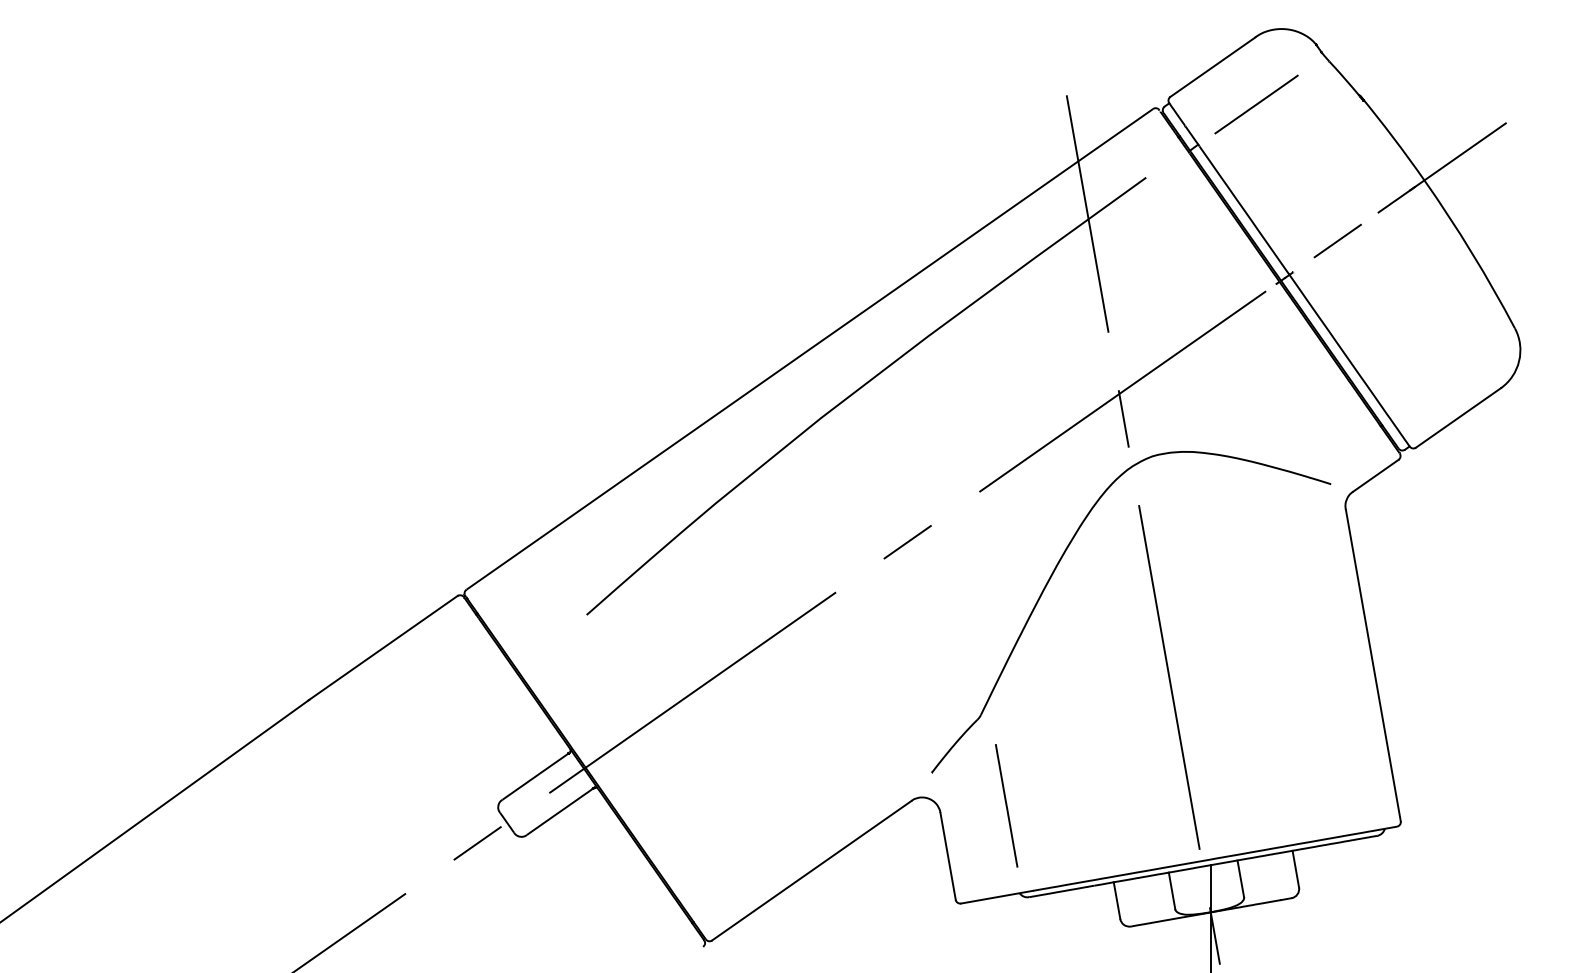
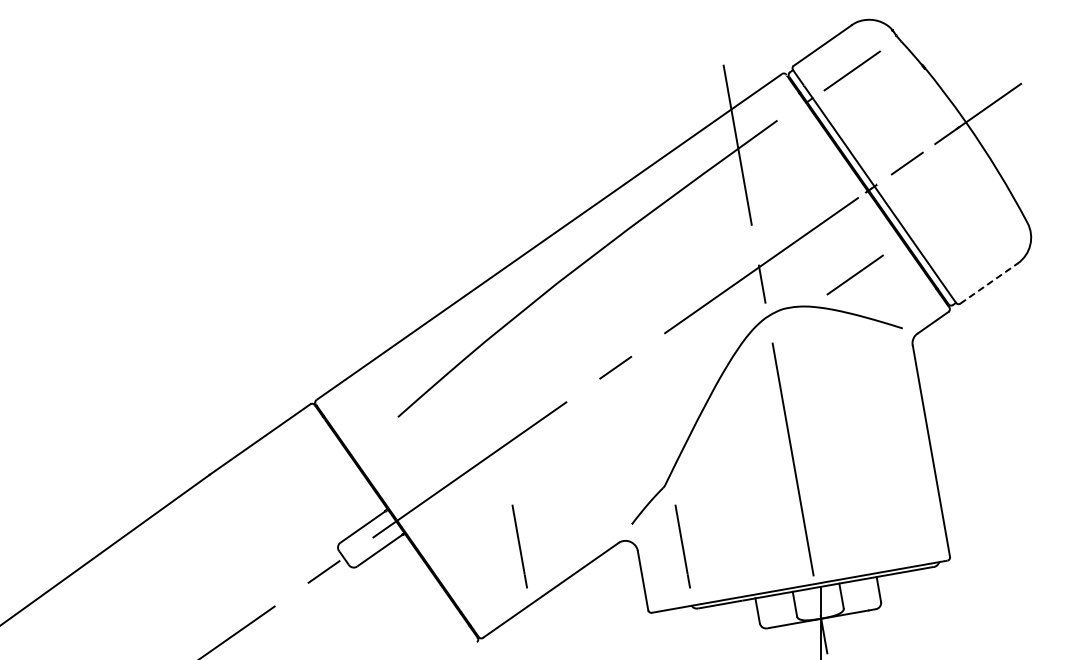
line: (1259, 404) -> (854, 274), added
line: (1458, 417) -> (989, 283), solid -> dashed
line: (765, 805) -> (519, 546), added

